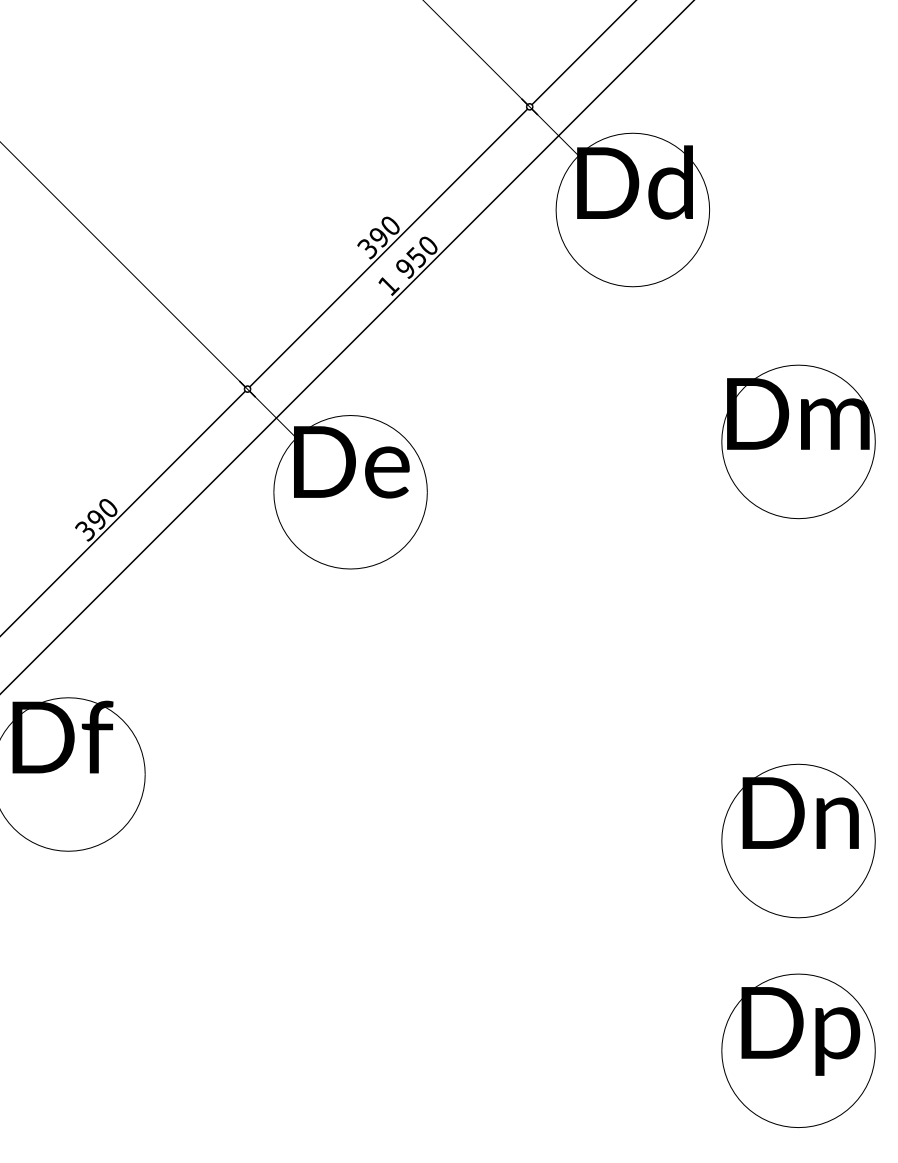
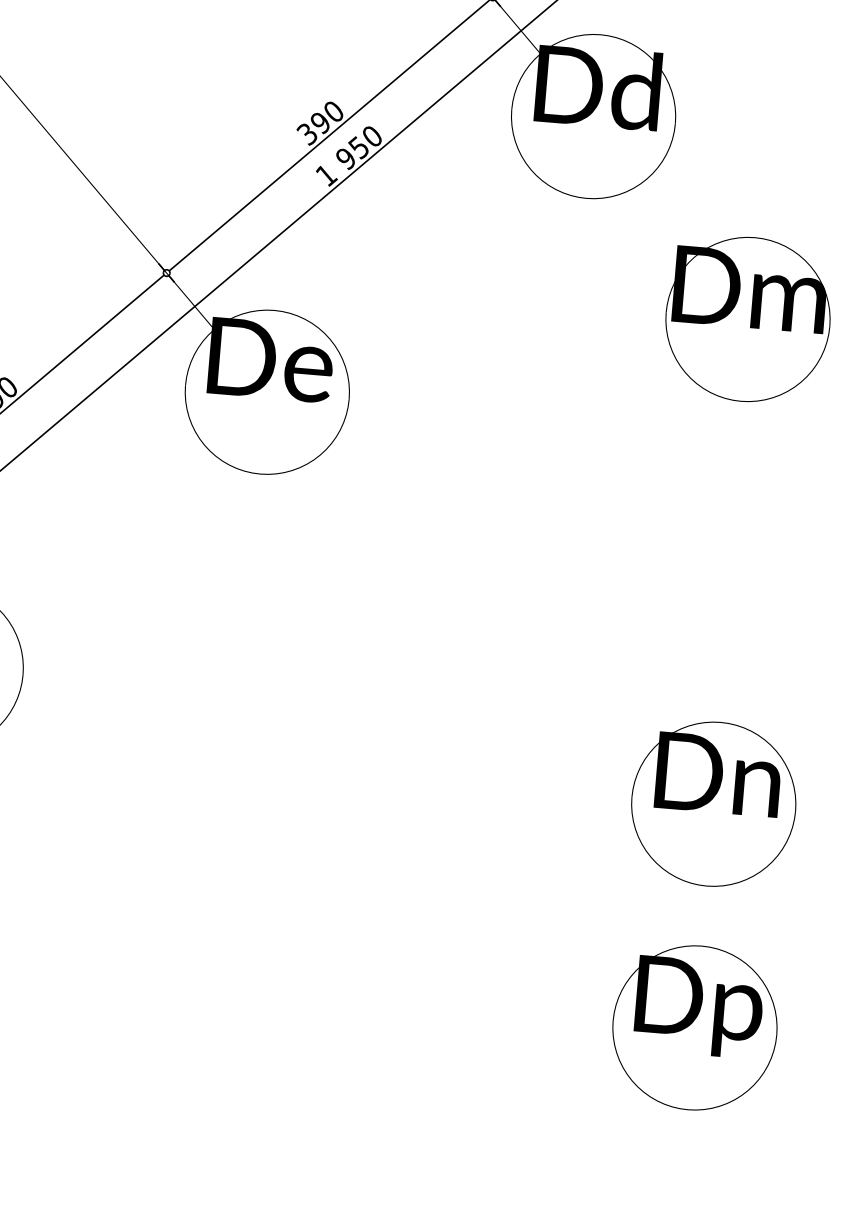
text: (798, 441) -> (747, 319), moved

